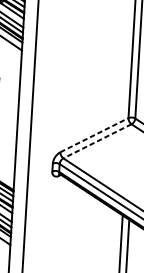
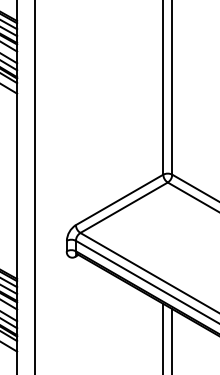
line: (95, 134) -> (120, 199), dashed -> solid
line: (96, 141) -> (123, 208), dashed -> solid

